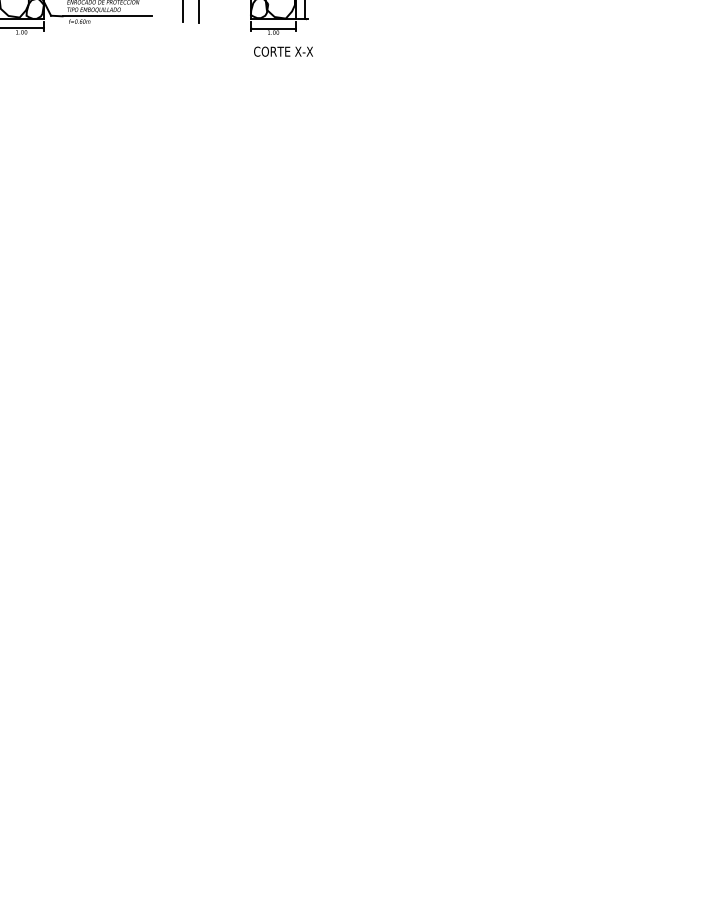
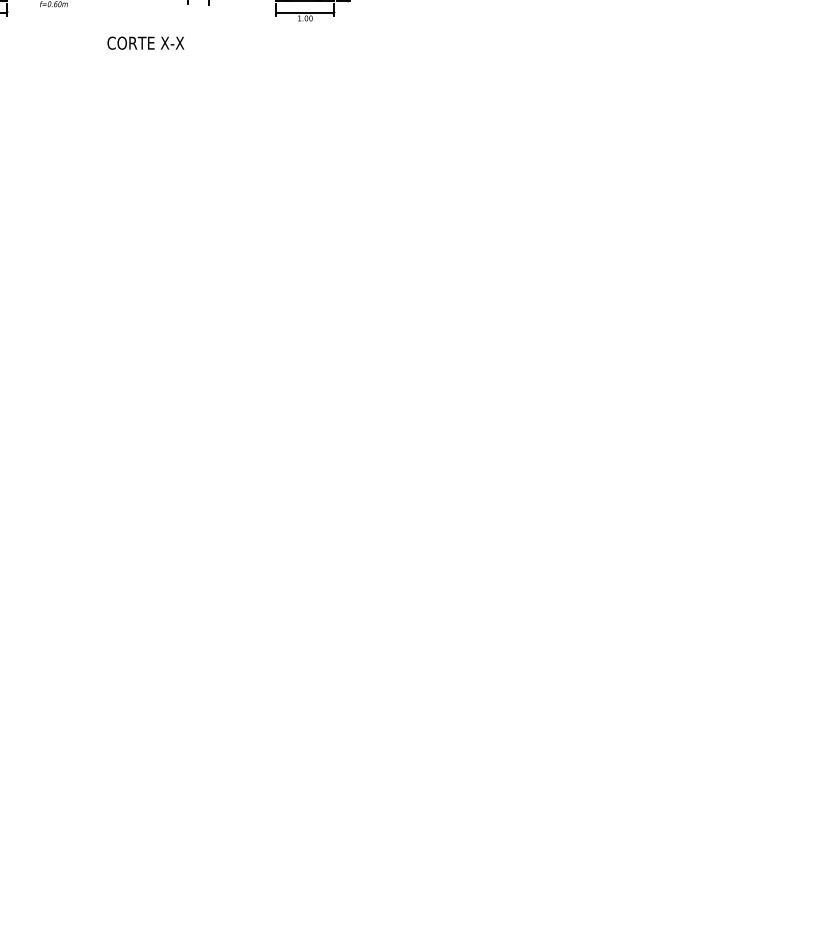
text: (283, 51) -> (145, 42), moved

